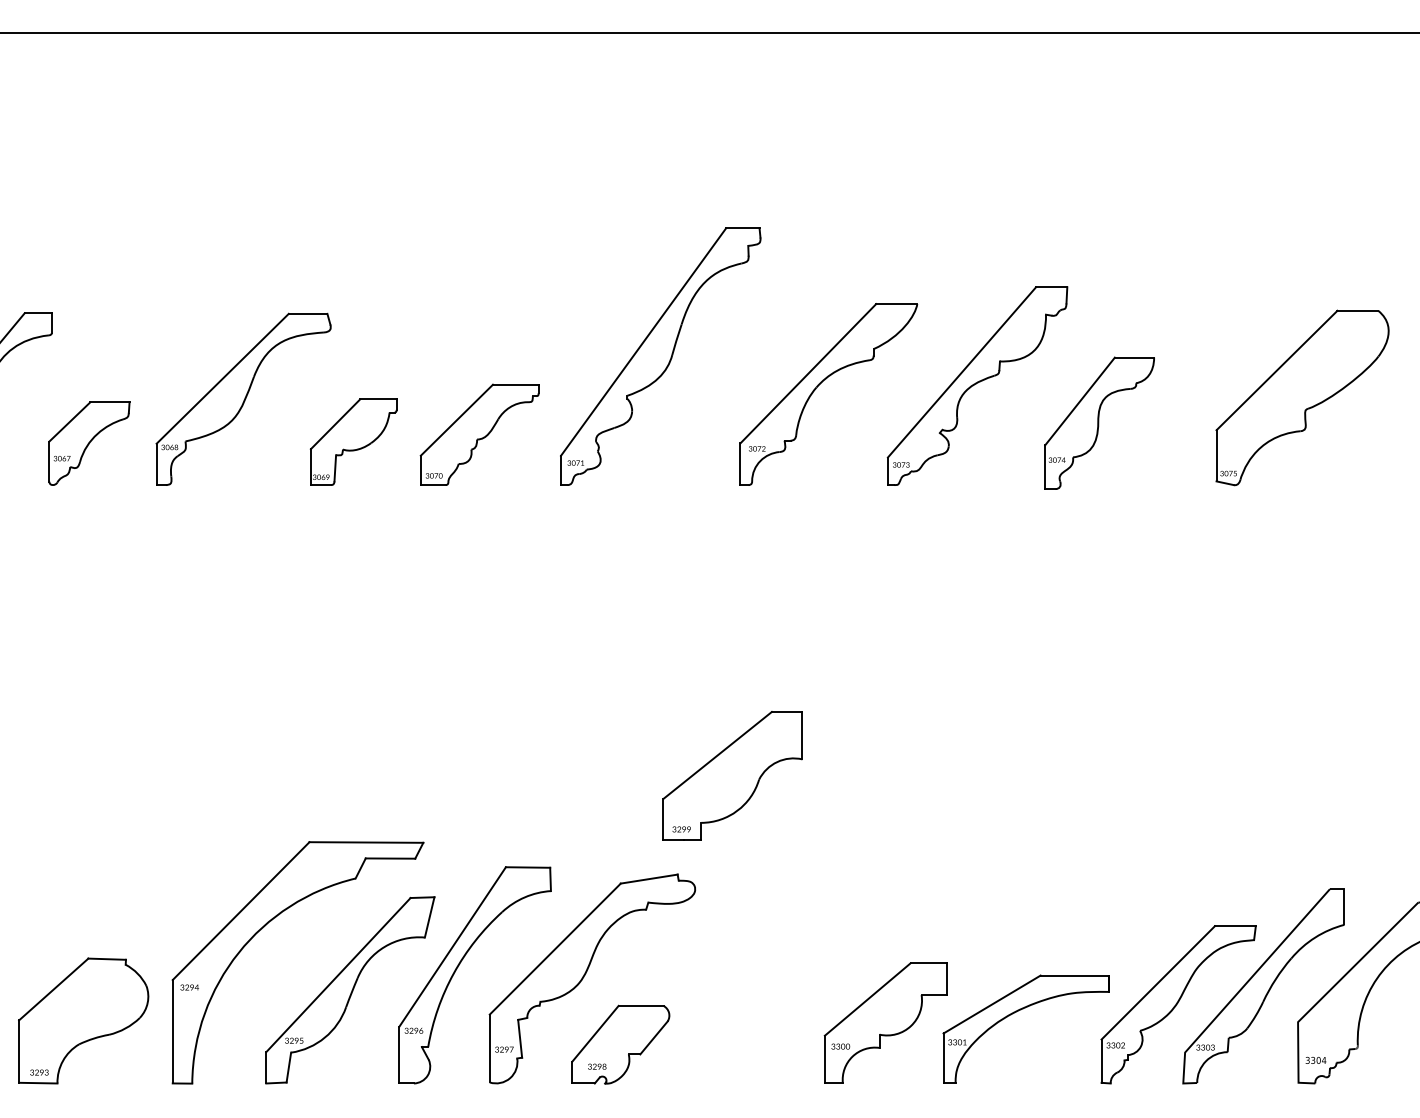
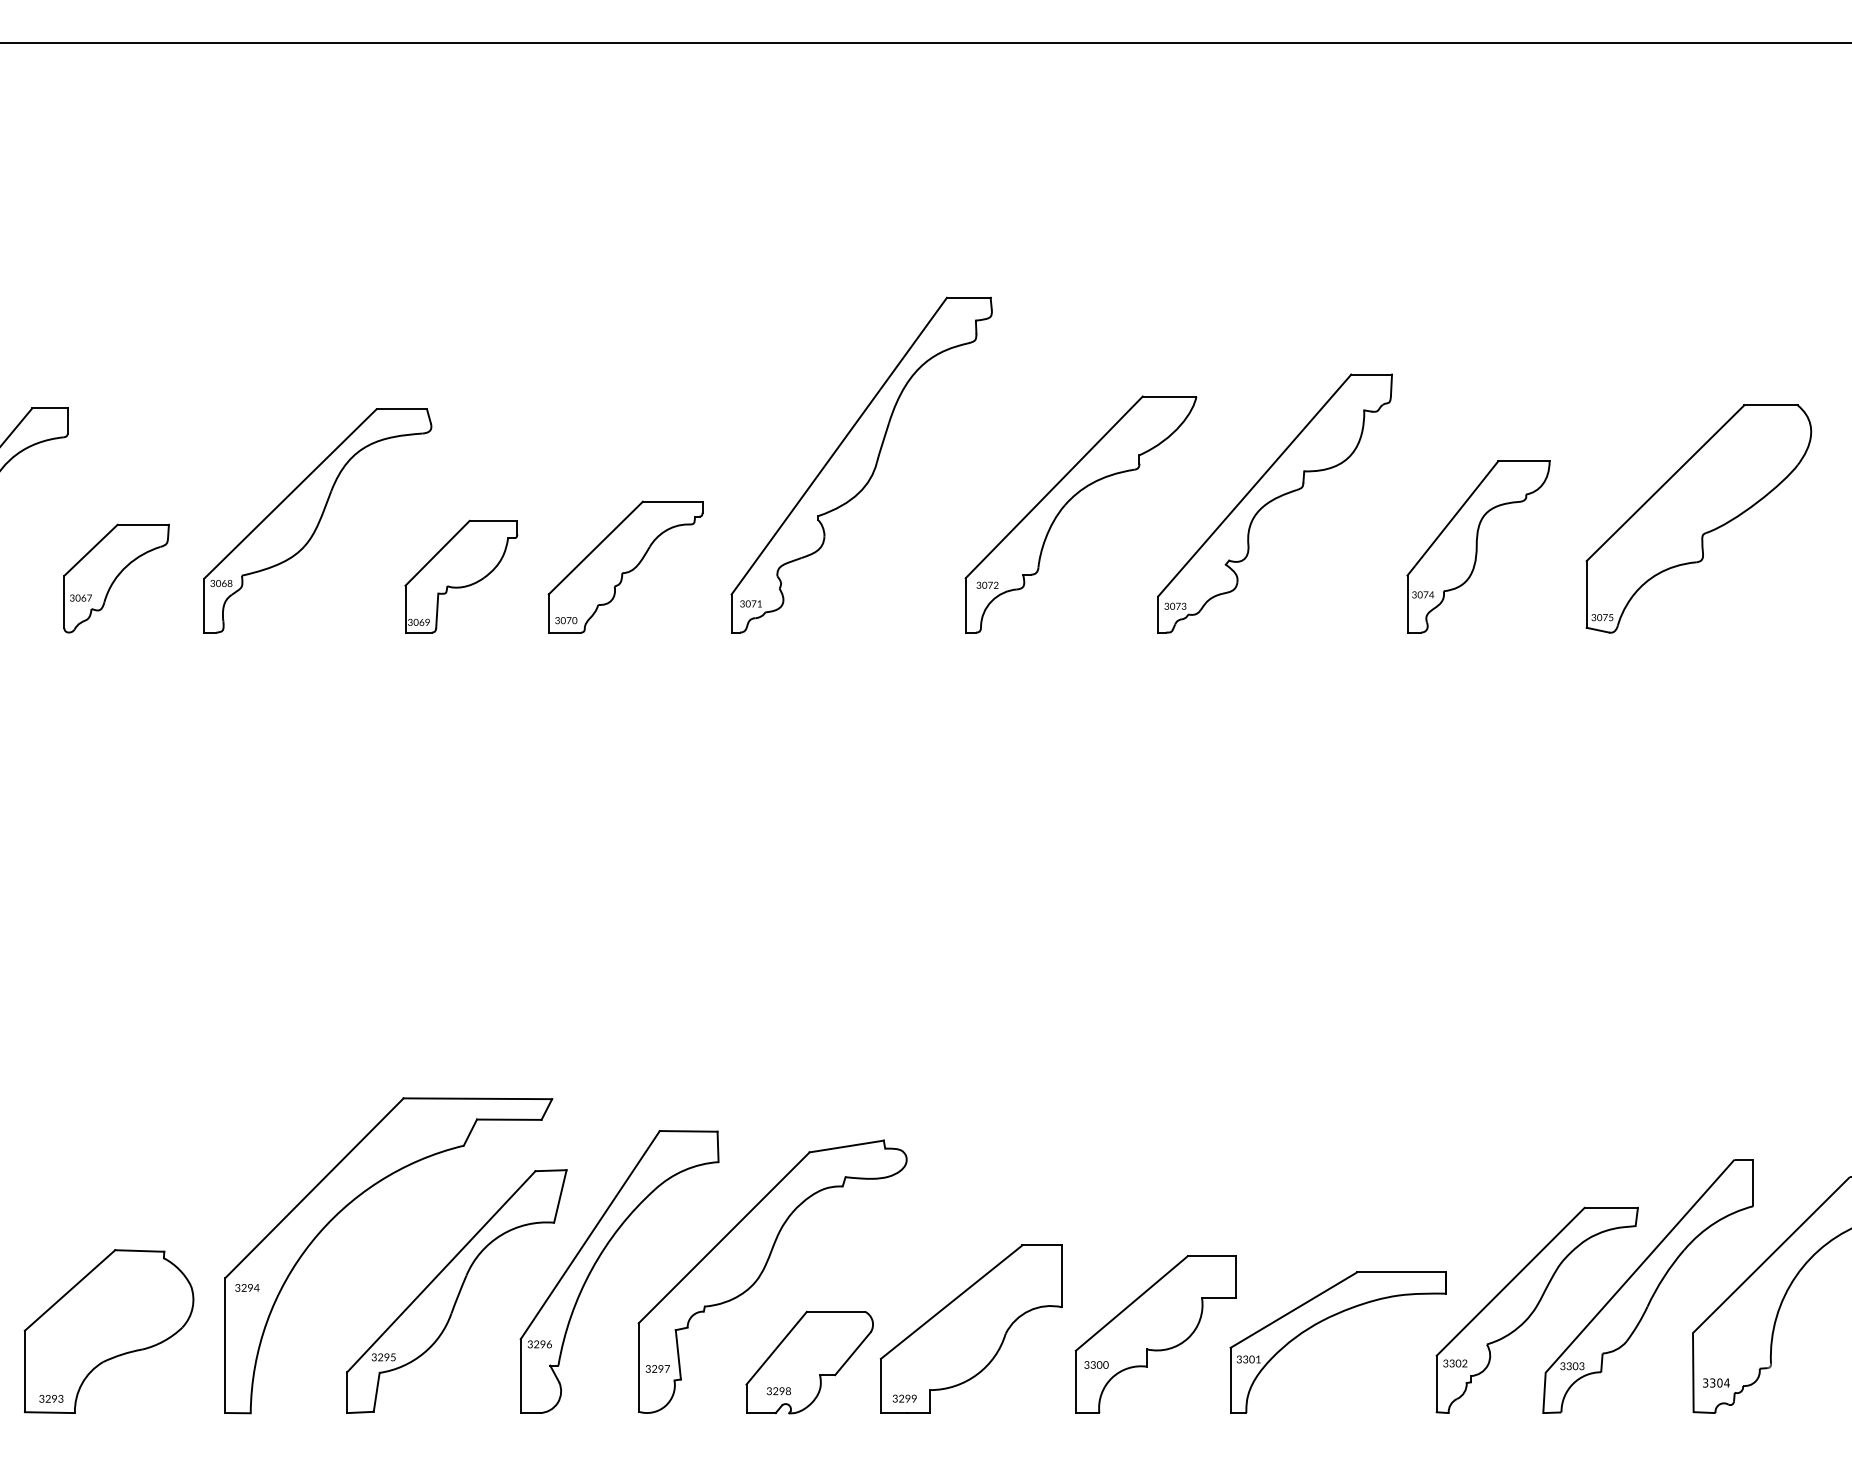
part: (1099, 422) -> (1478, 545), moved
part: (732, 775) -> (970, 1328), moved

